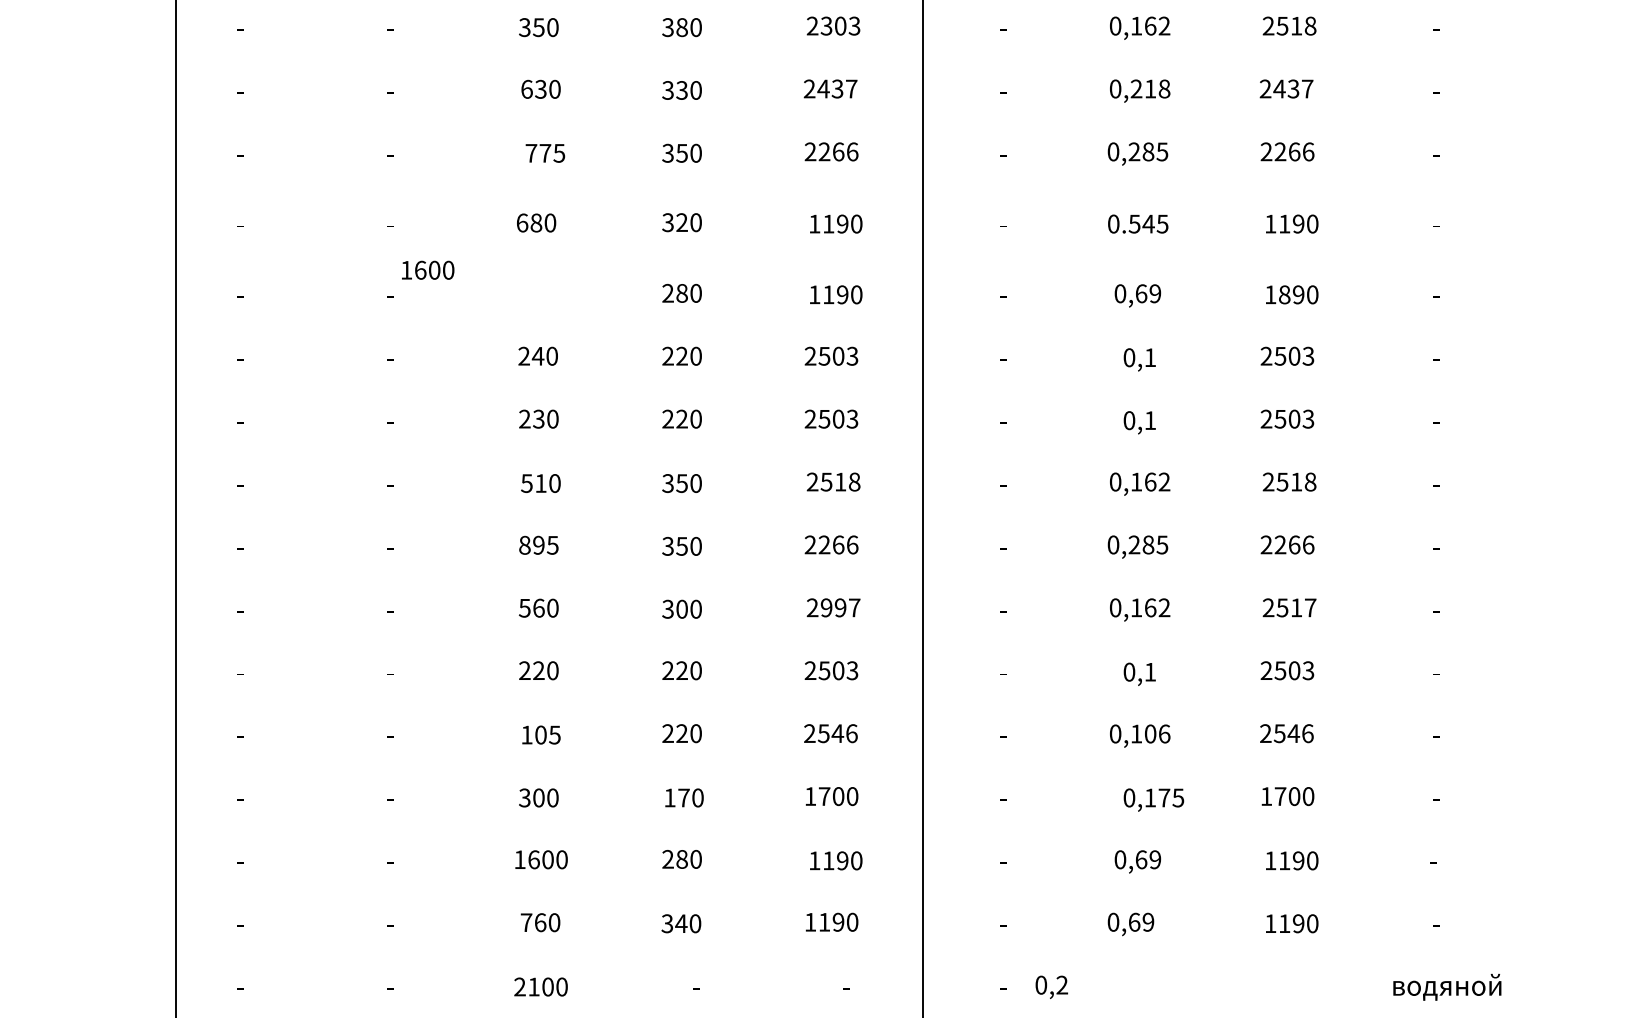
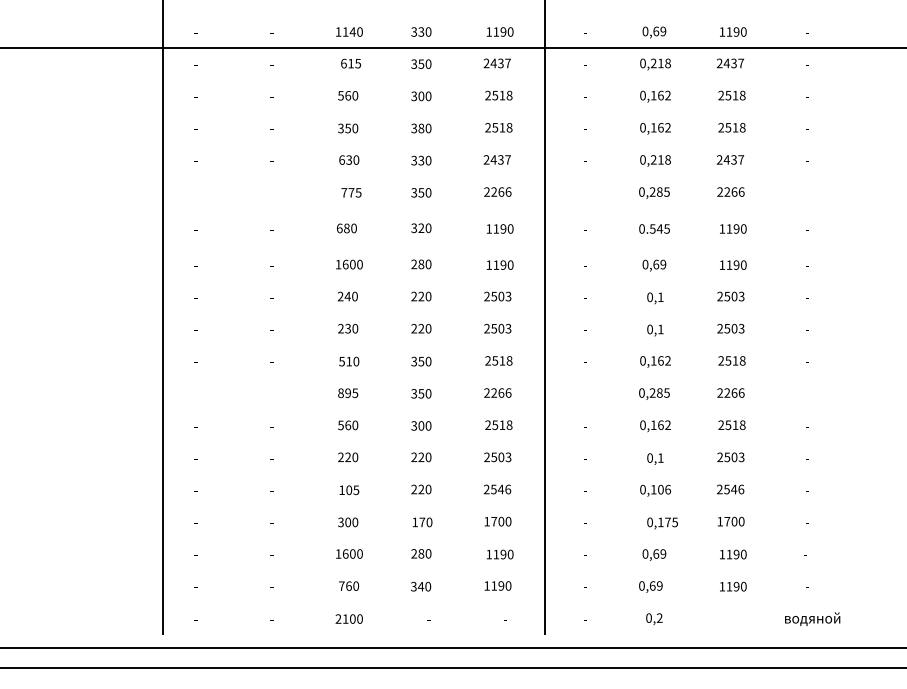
text: (840, 25) -> (502, 127), 2303 -> 2518
text: (428, 270) -> (349, 264), moved
text: (1284, 293) -> (729, 264), 1890 -> 1190
text: (840, 608) -> (502, 425), 2997 -> 2518
text: (1310, 608) -> (742, 425), 2517 -> 2518
text: (1051, 985) -> (654, 618), moved

